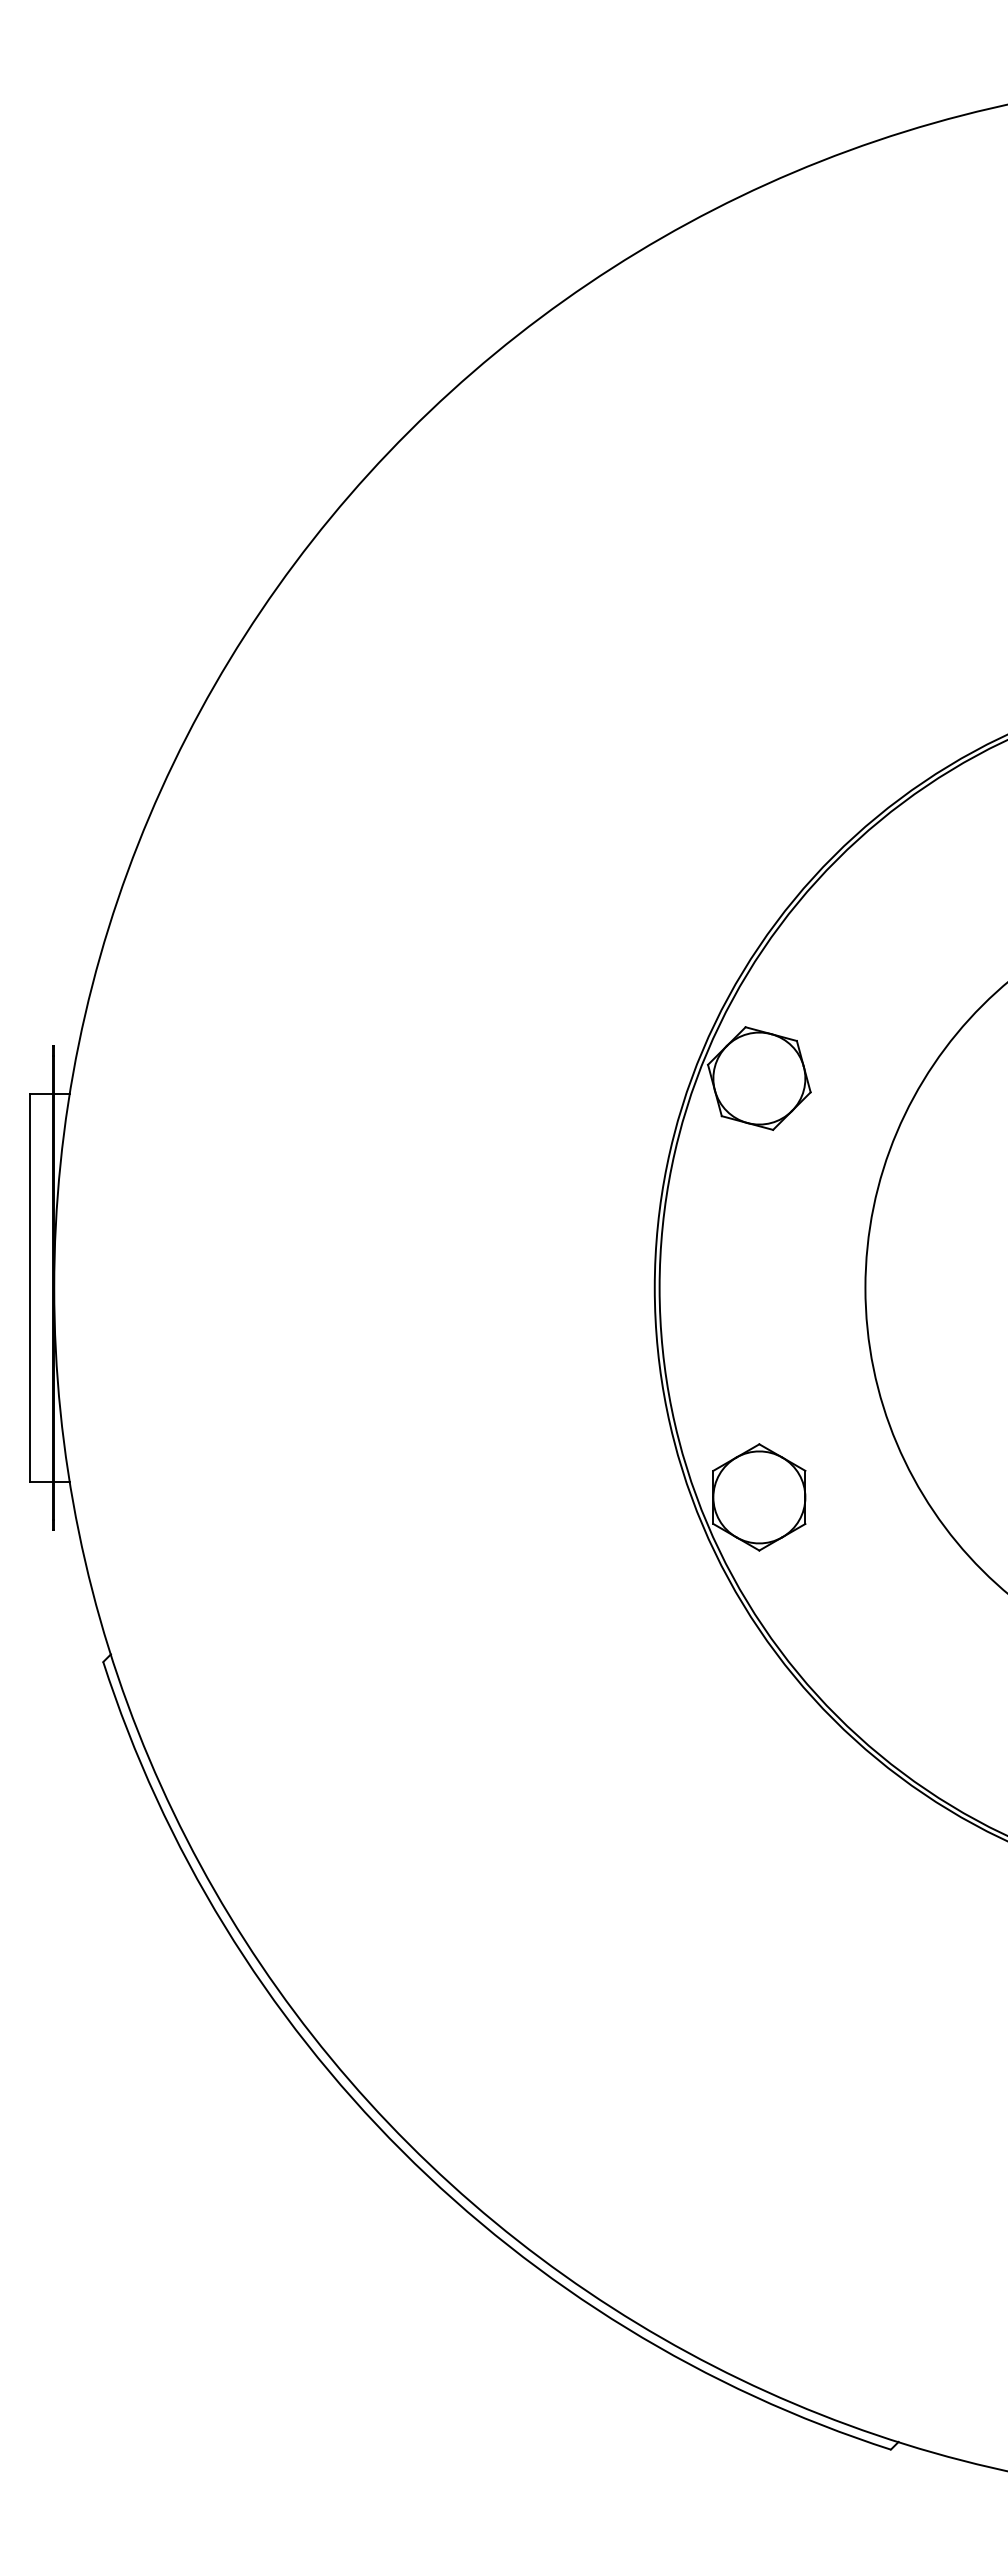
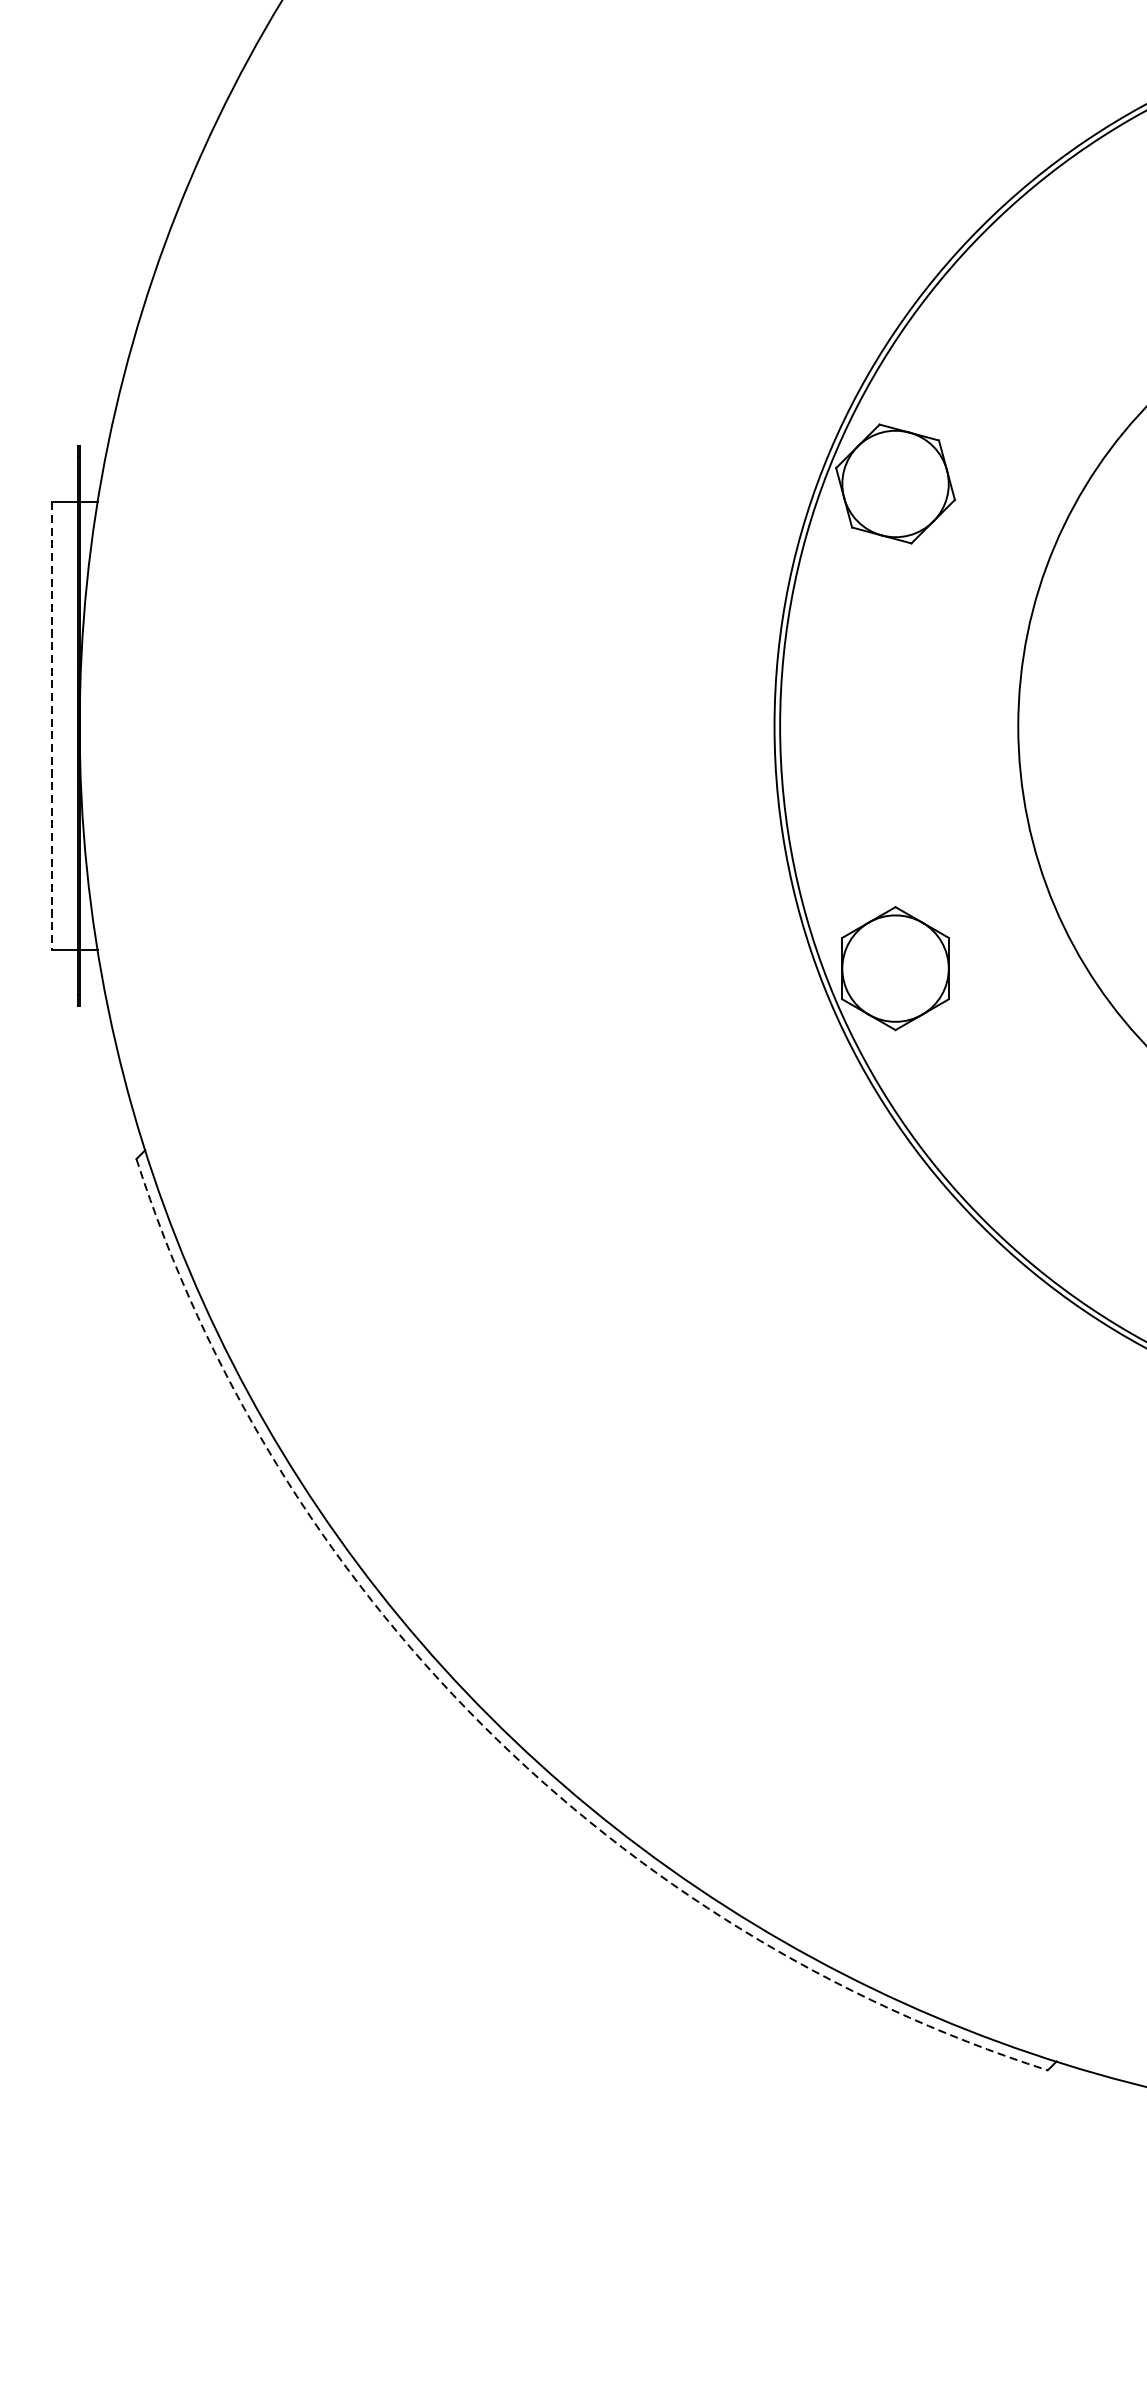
line: (30, 1287) -> (52, 725), solid -> dashed
arc: (402, 2150) -> (482, 1724), solid -> dashed

